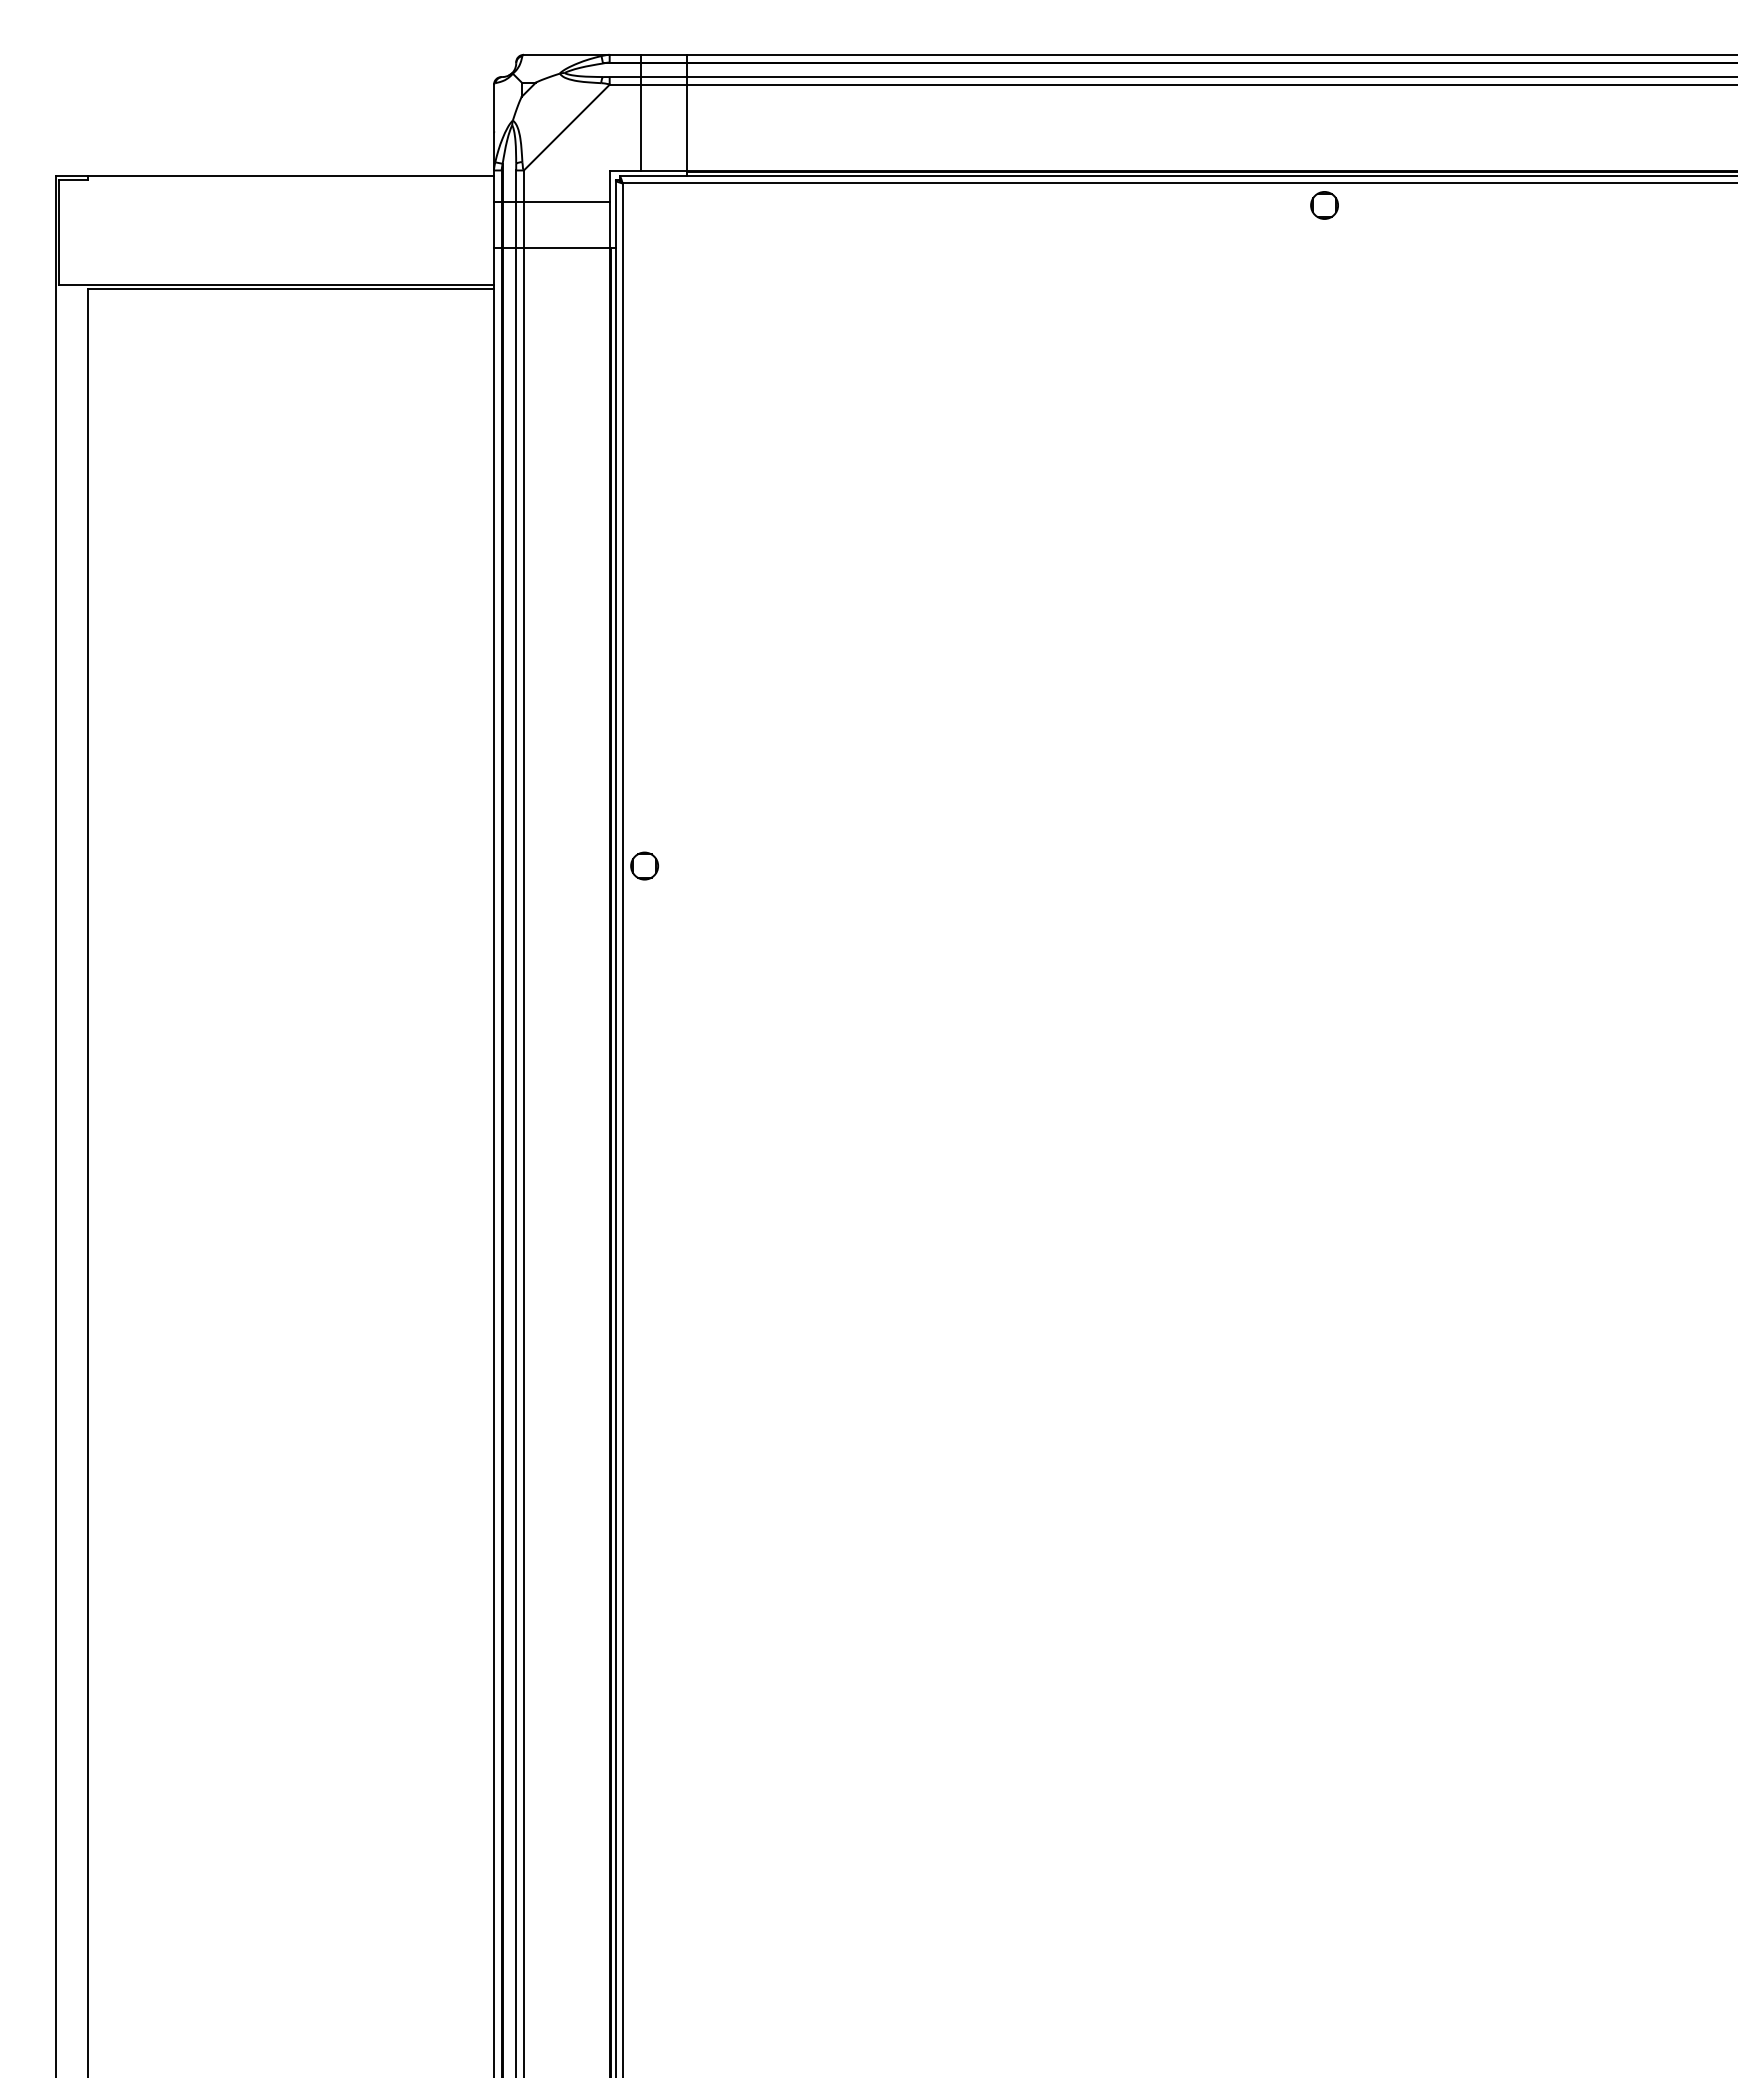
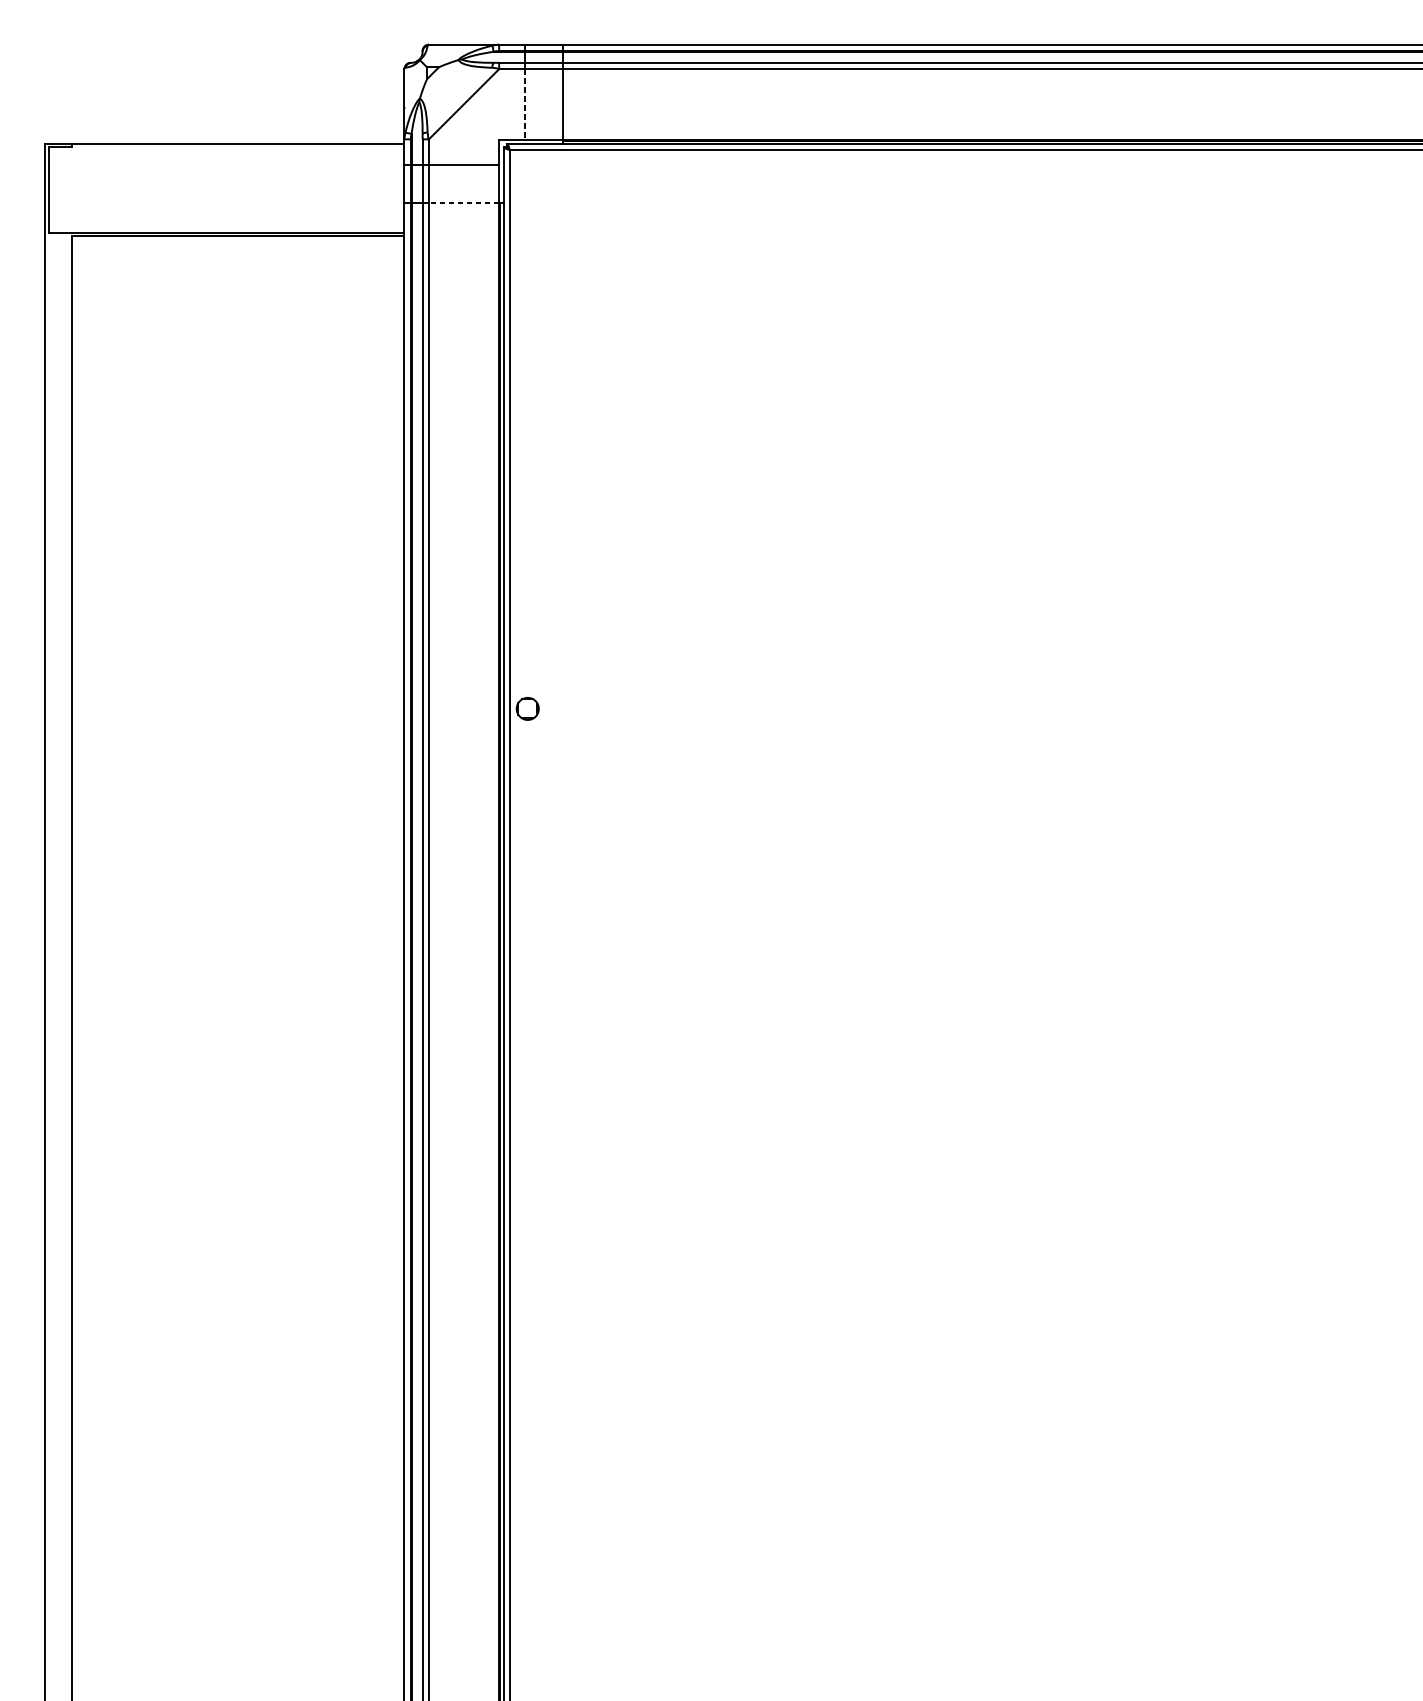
line: (640, 127) -> (524, 104), solid -> dashed
circle: (1324, 205) -> (1084, 168), removed
line: (566, 247) -> (463, 202), solid -> dashed

